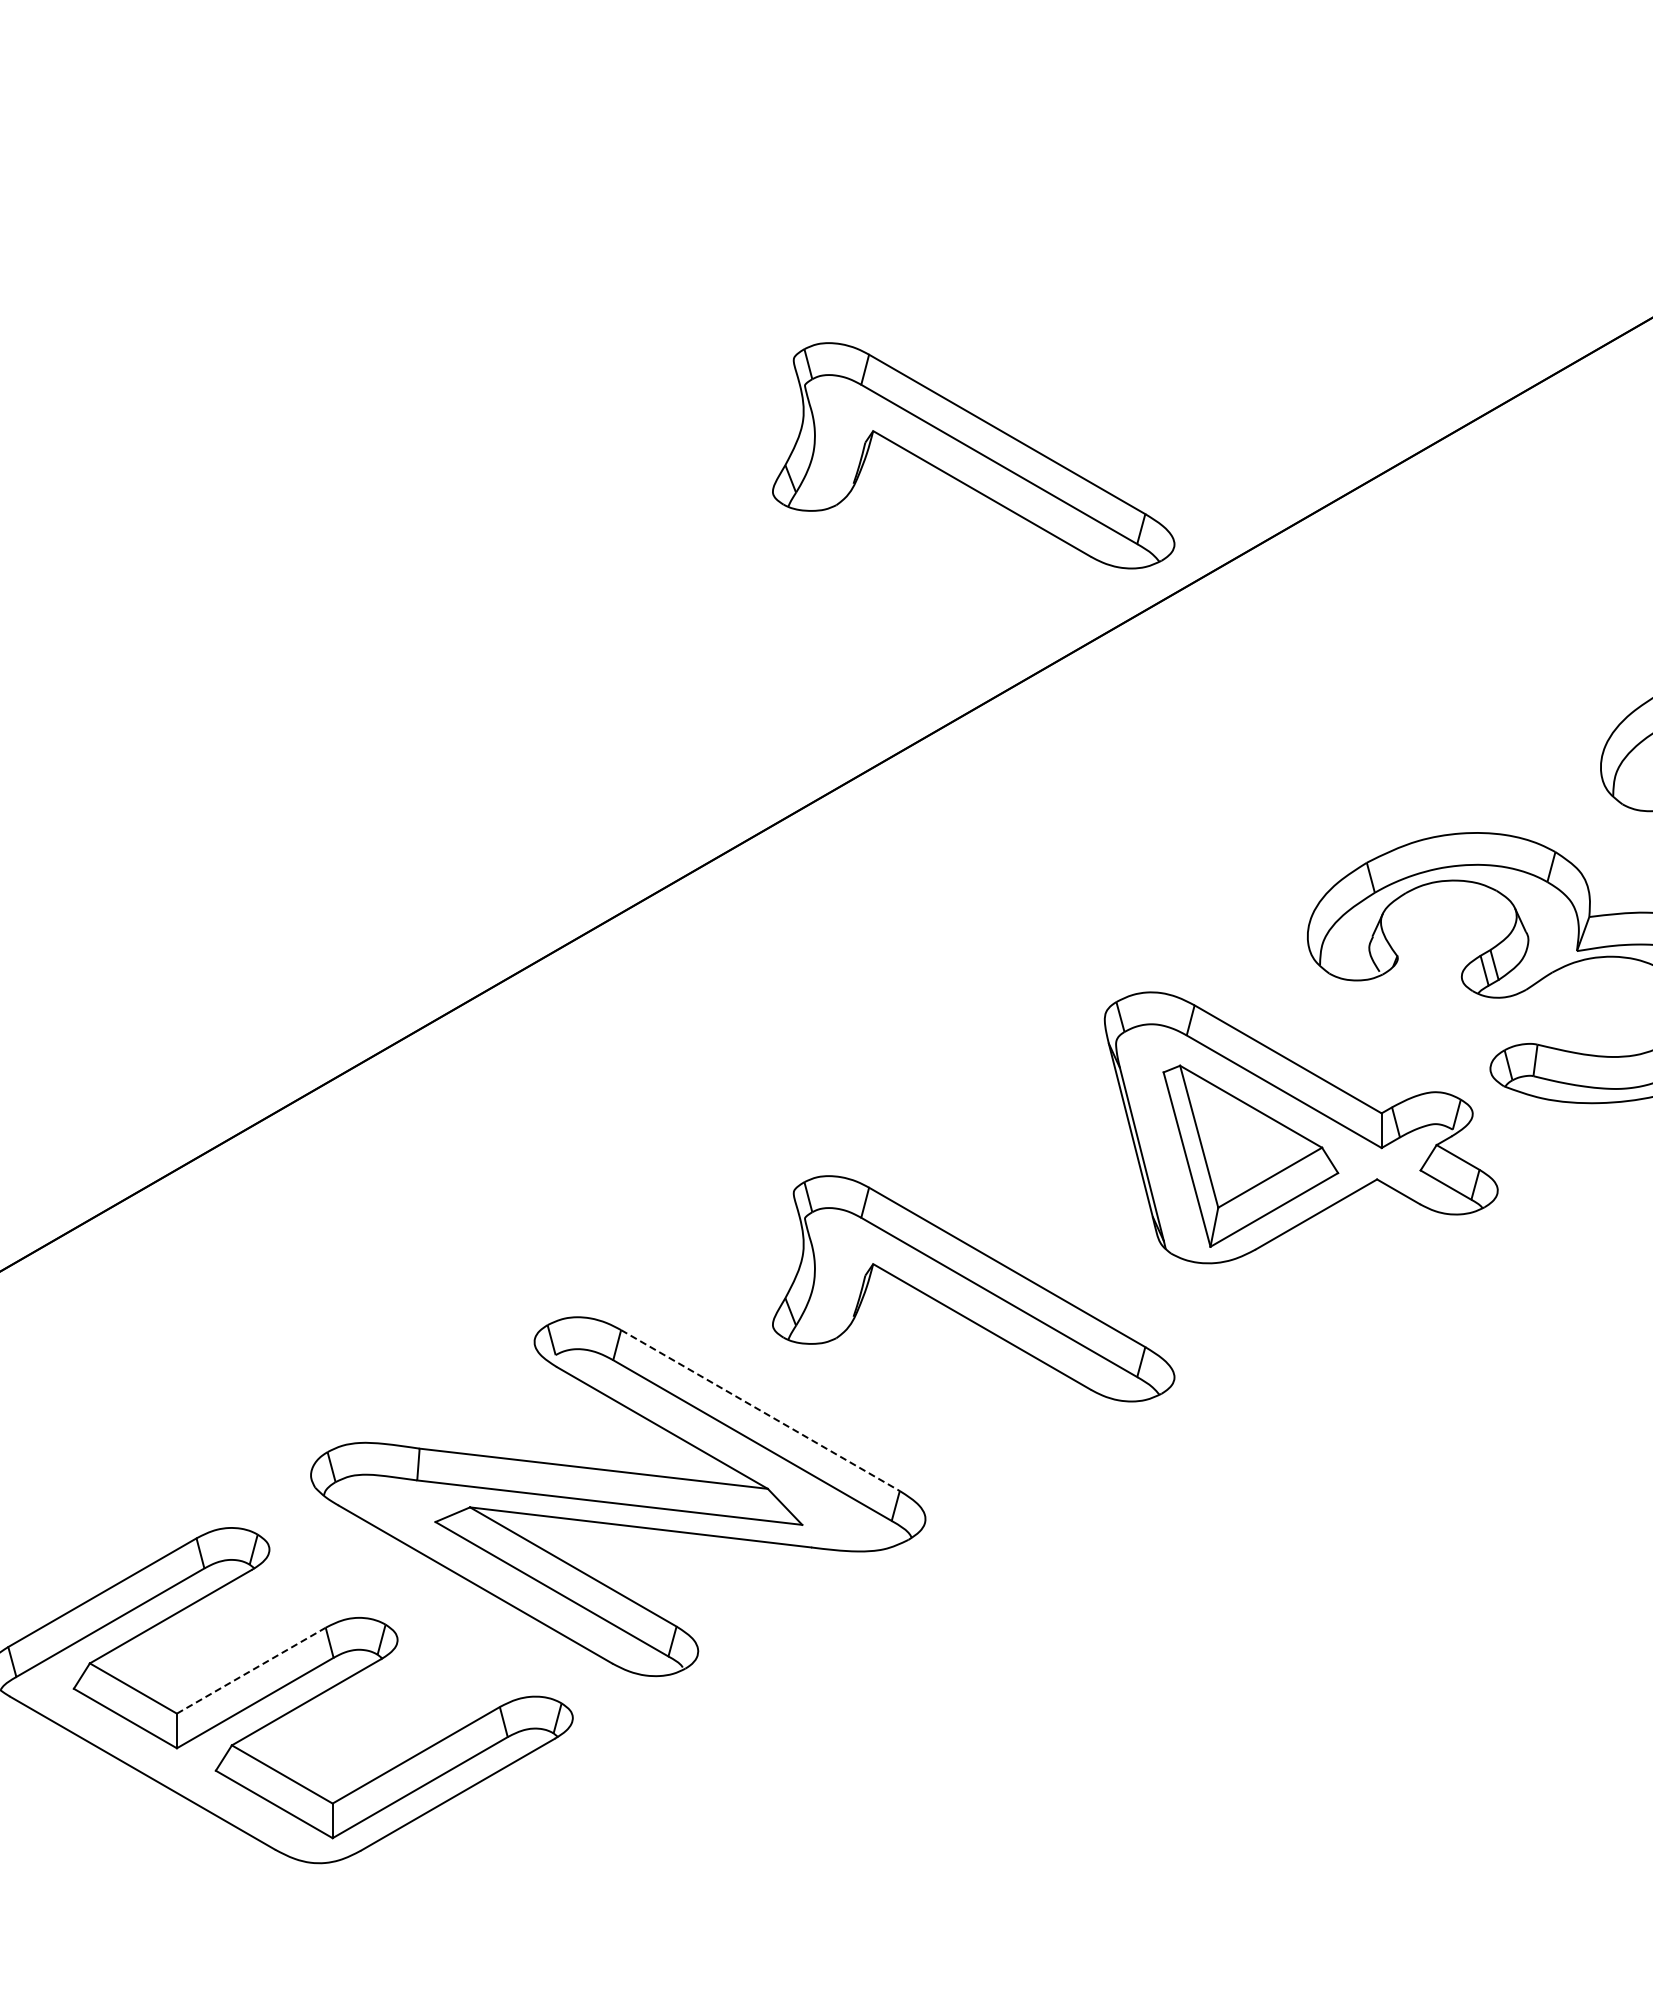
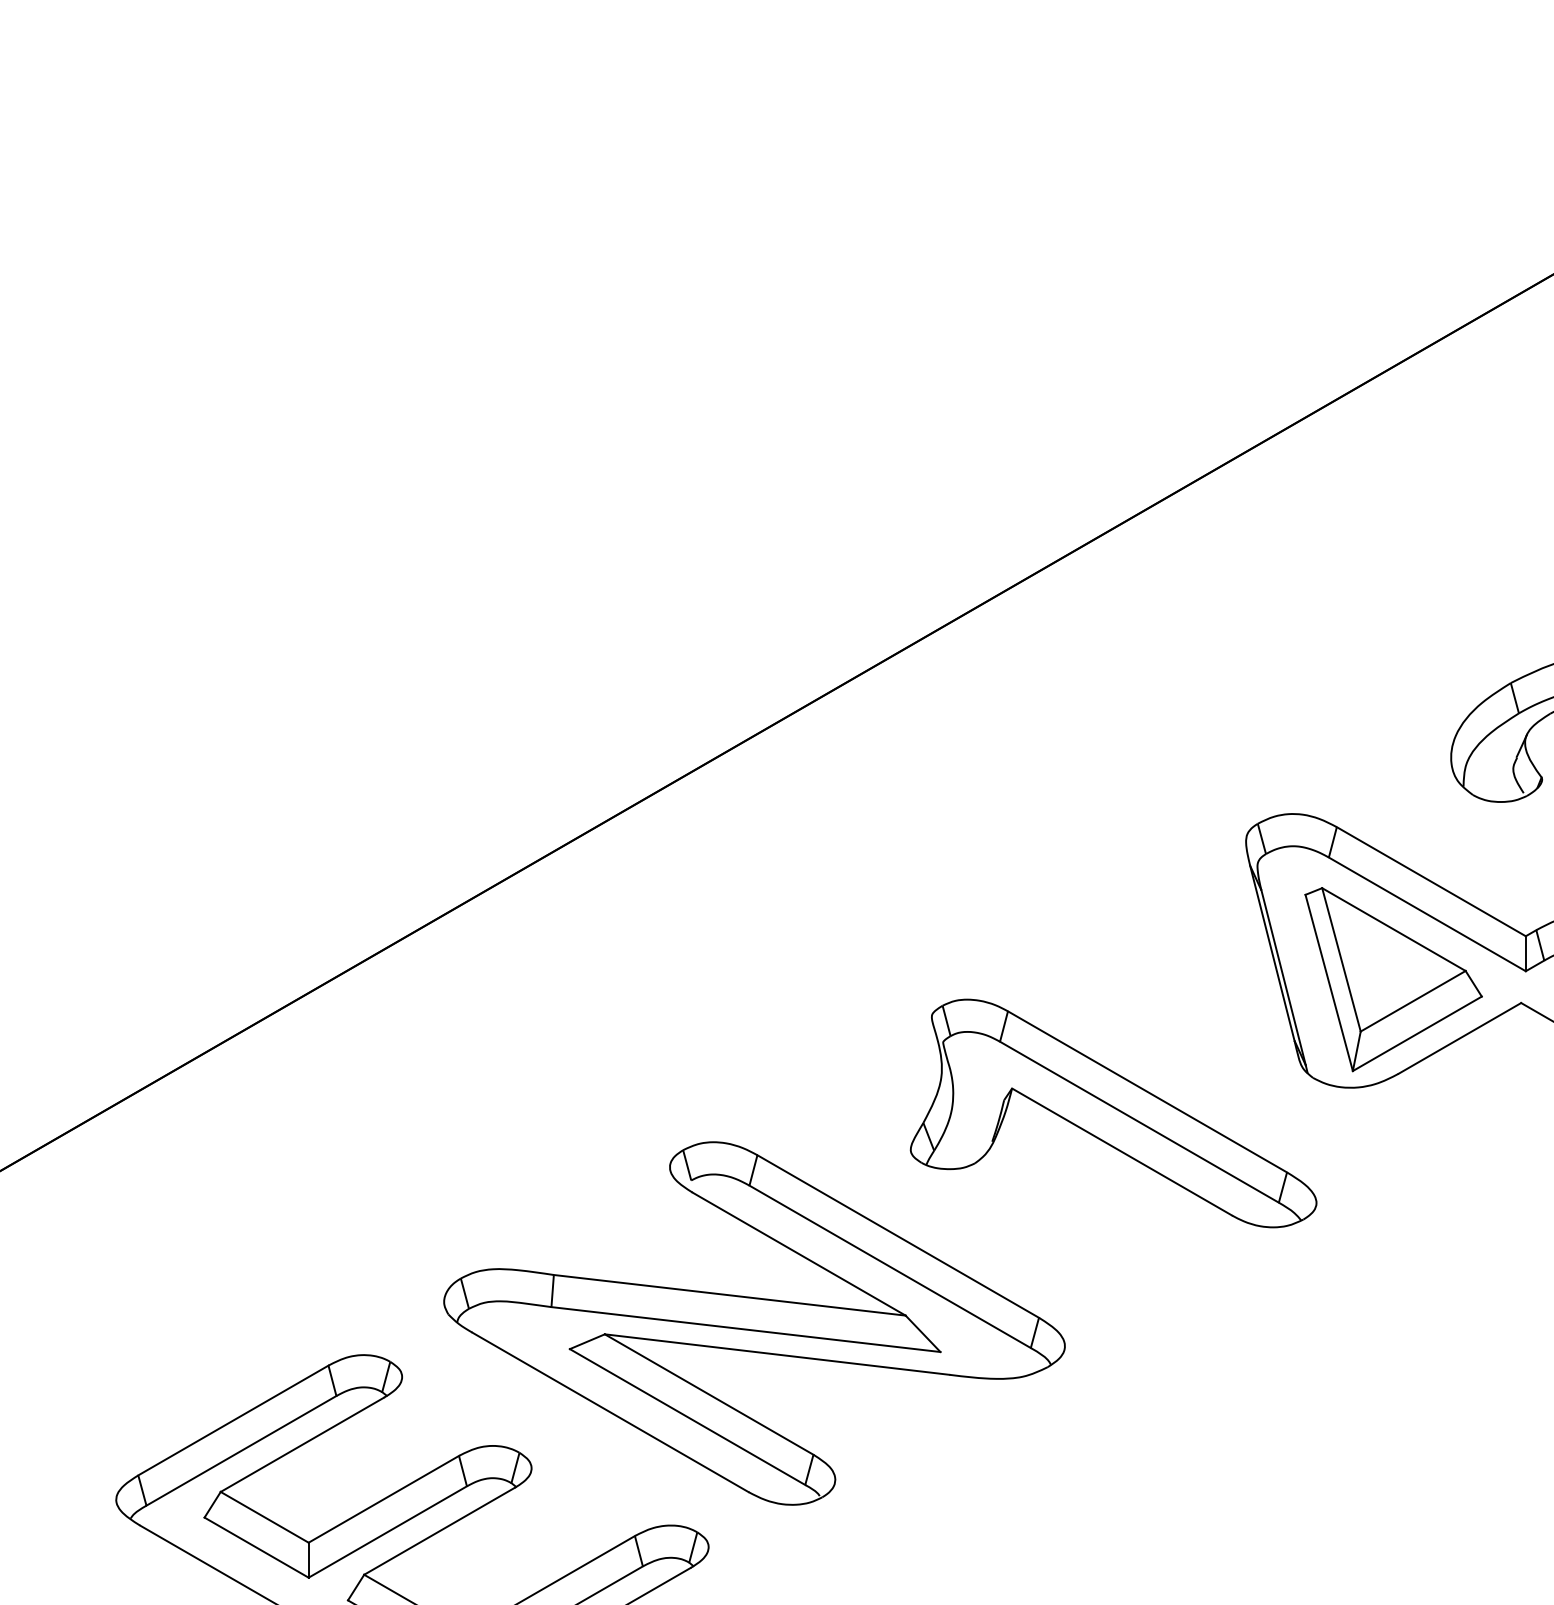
part: (973, 455) -> (1113, 271), removed
line: (760, 1410) -> (898, 1236), dashed -> solid
line: (251, 1670) -> (384, 1499), dashed -> solid

